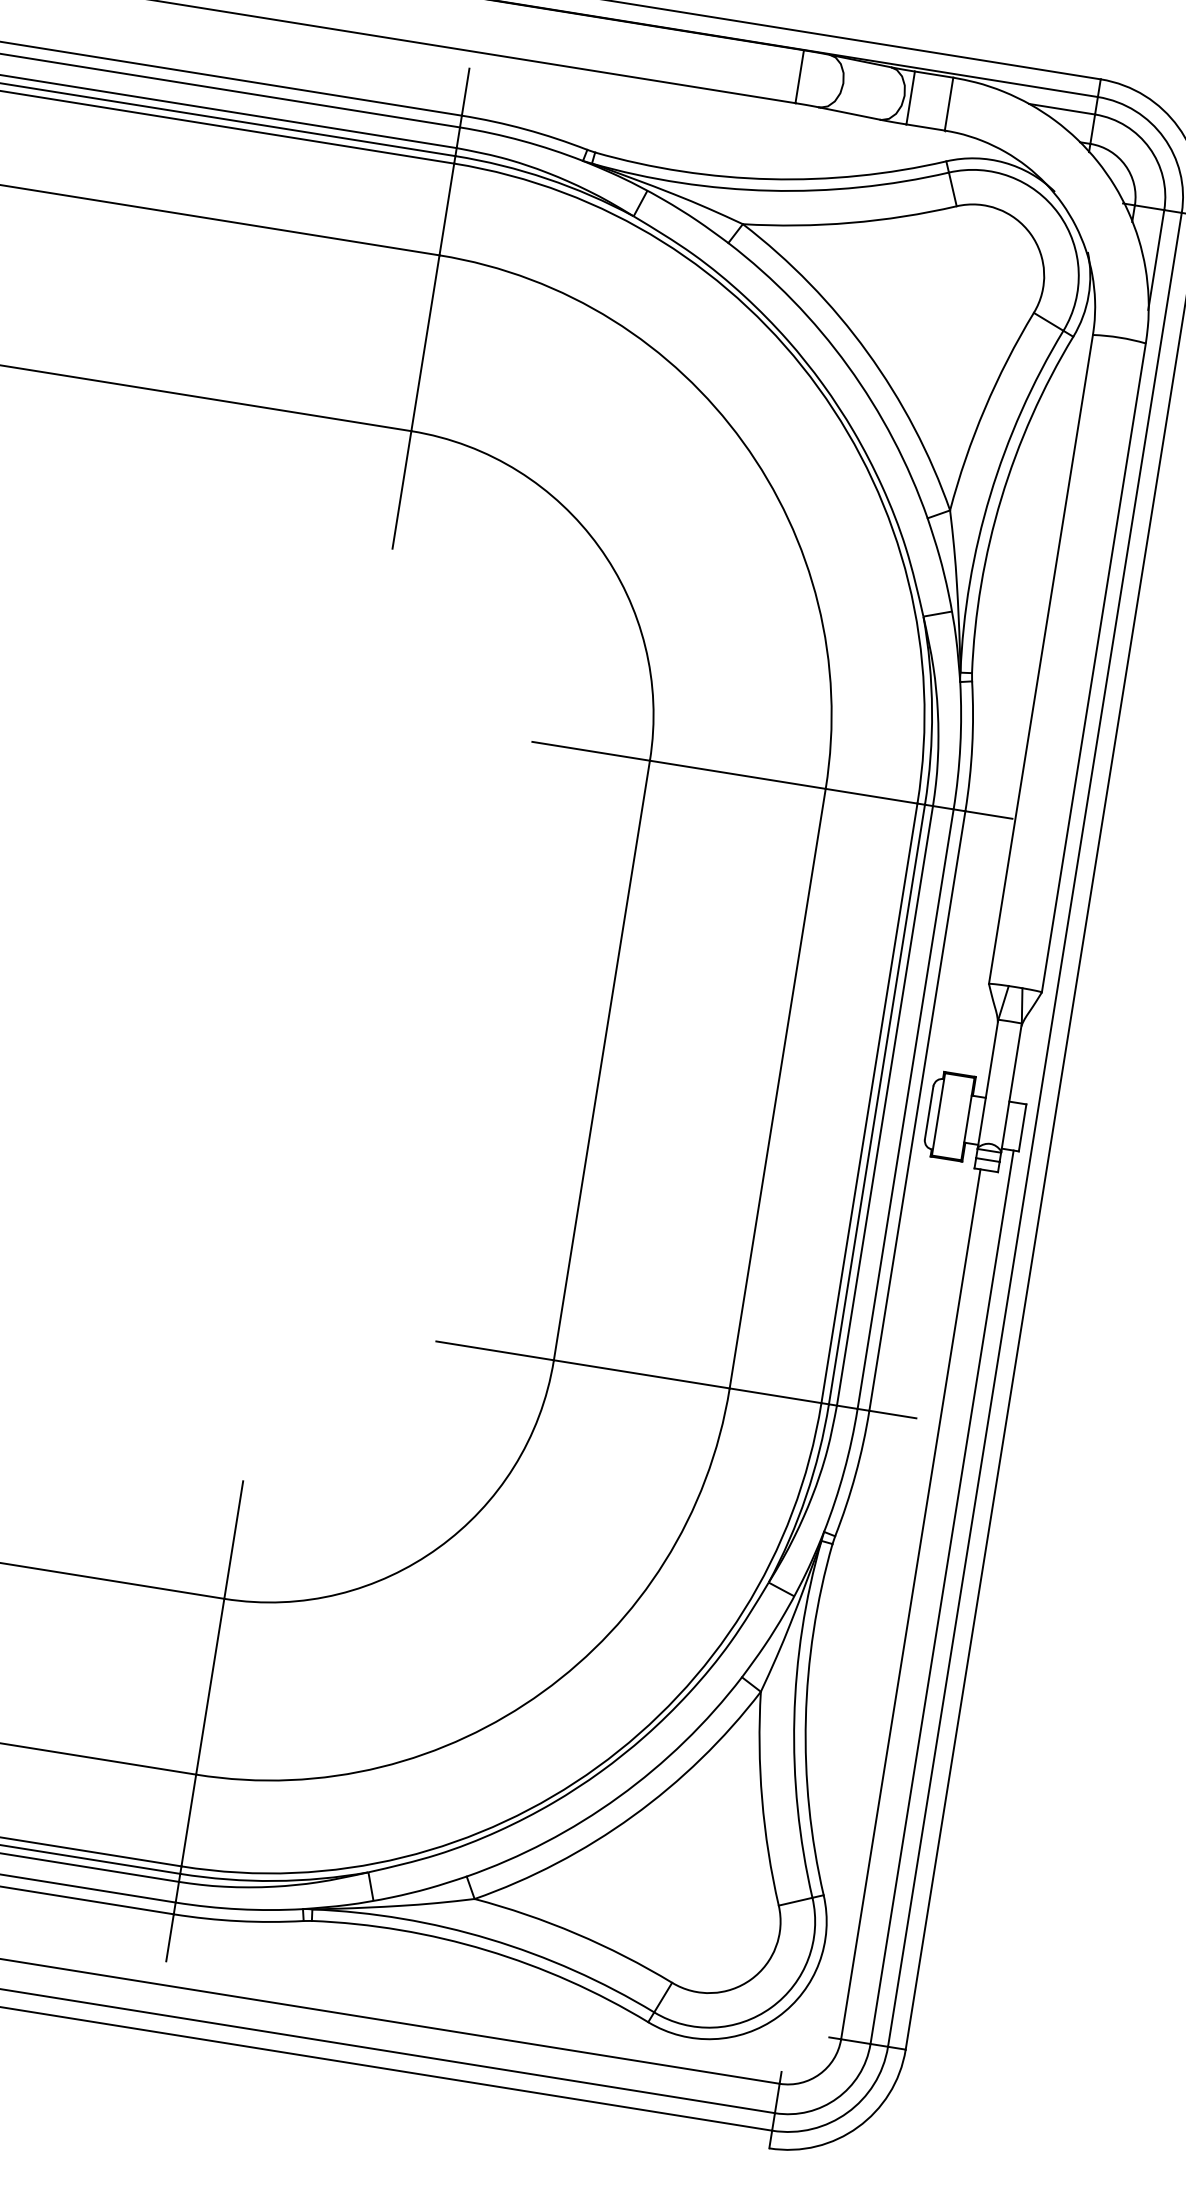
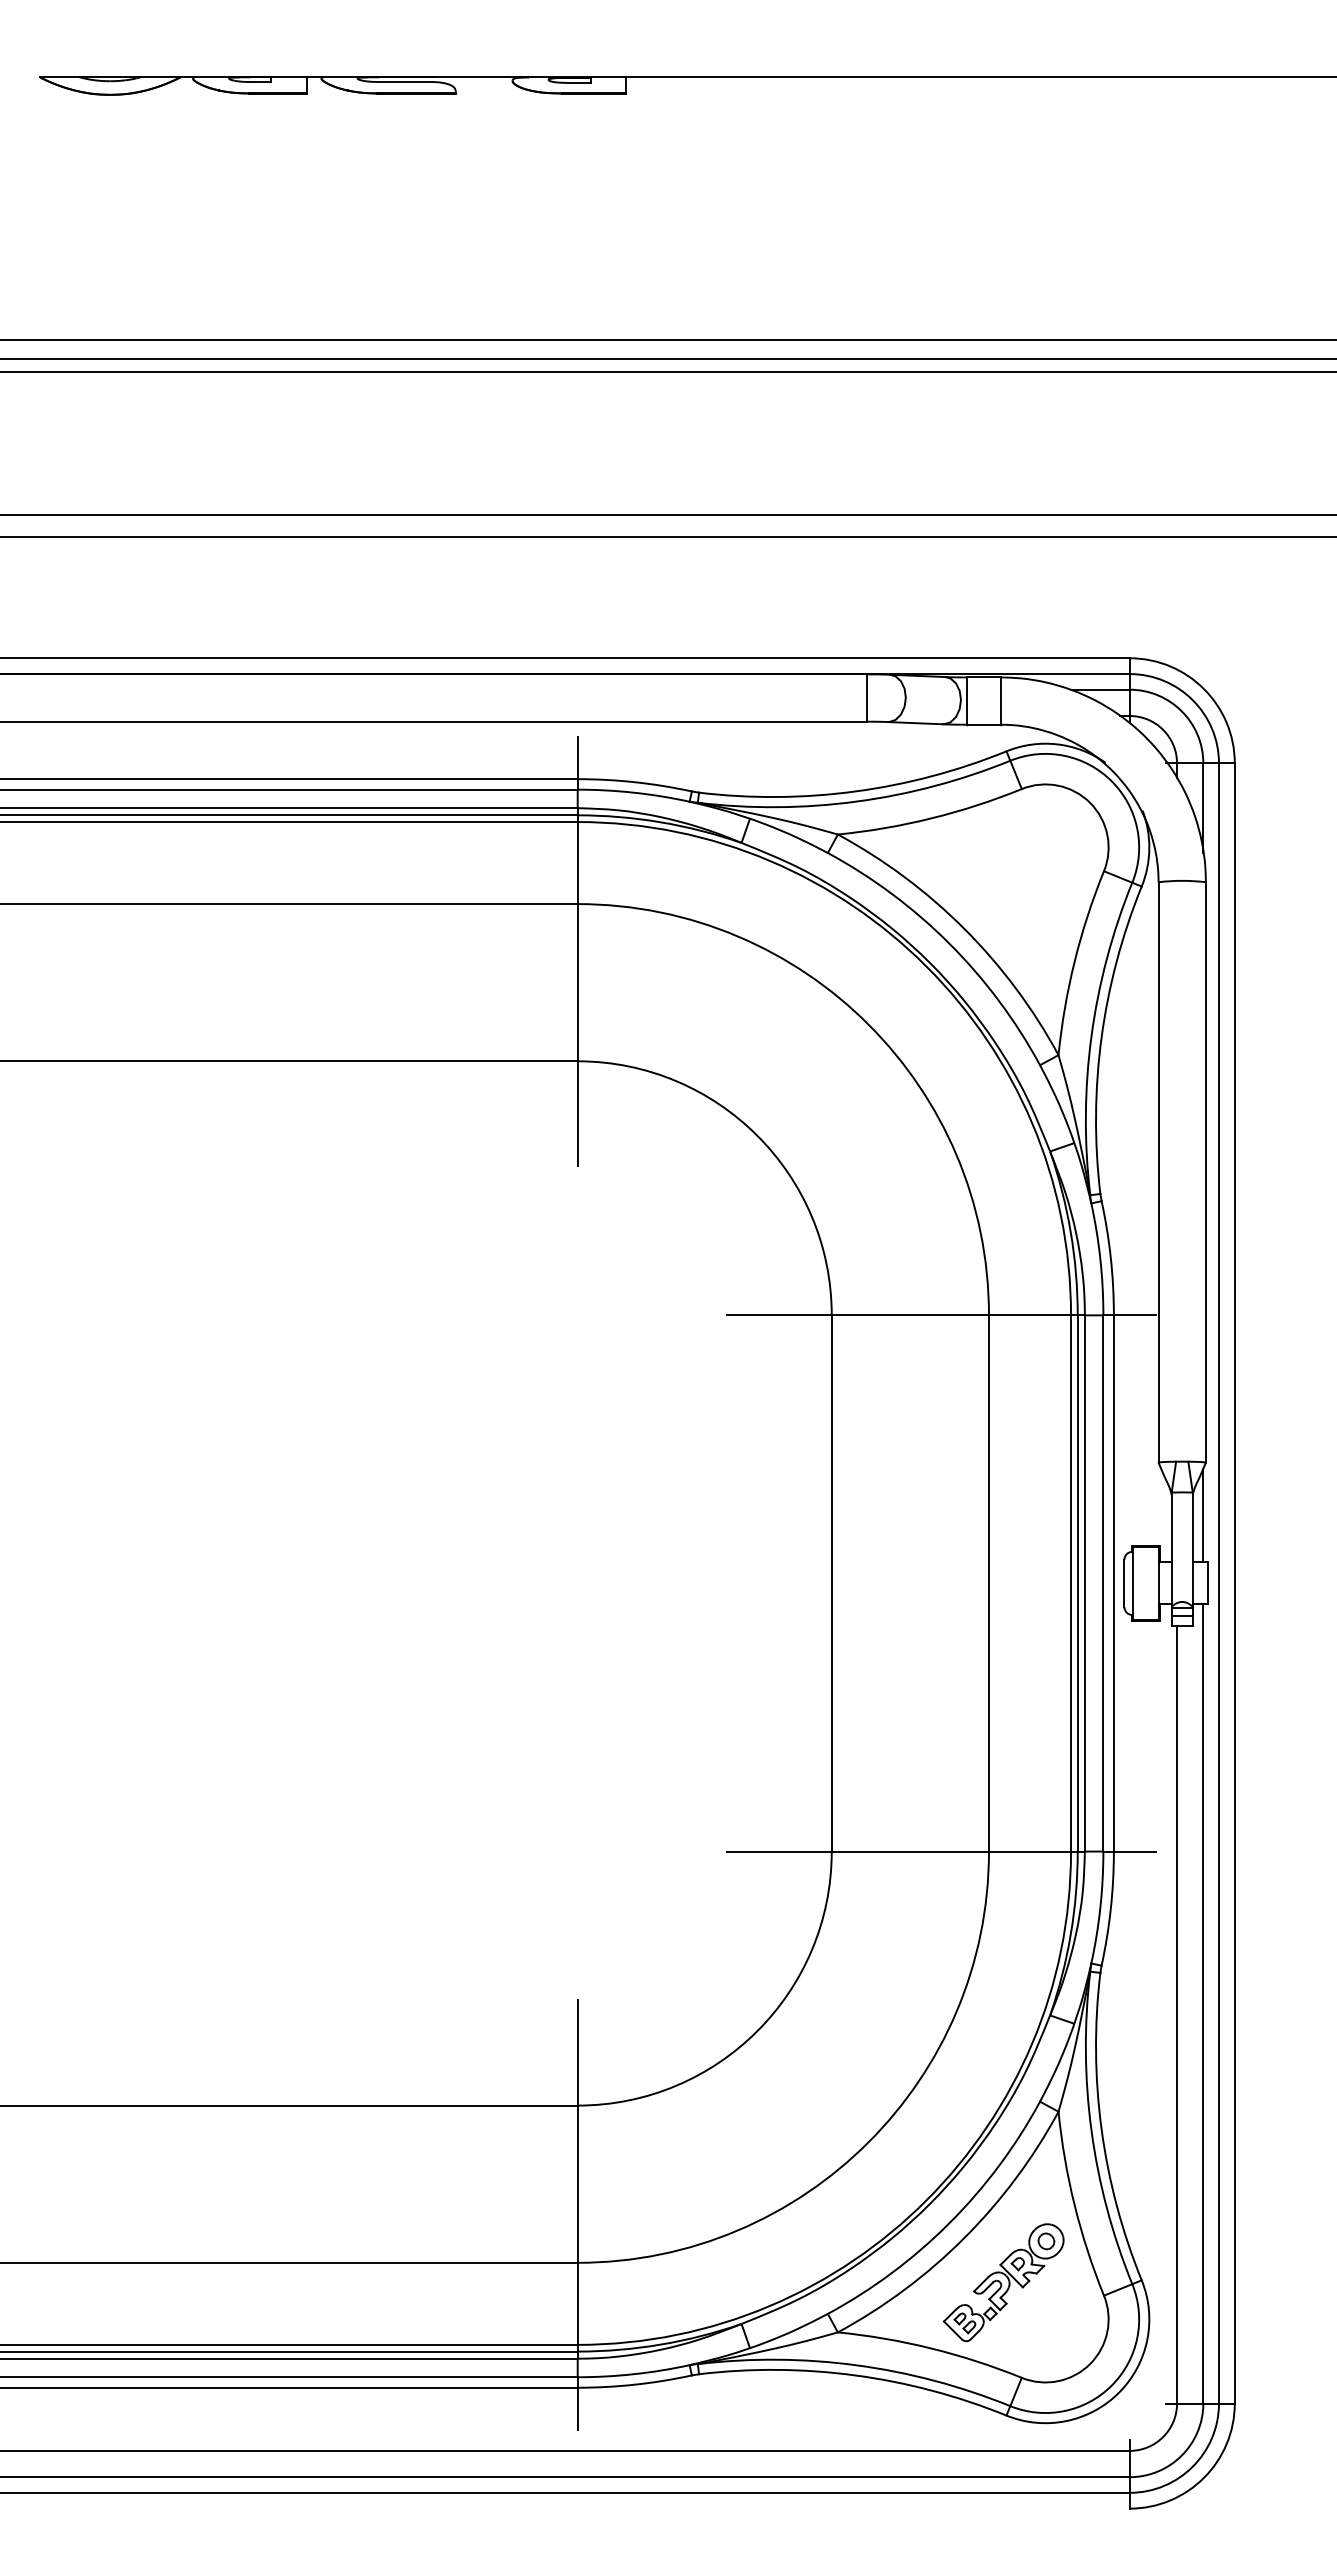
line: (1029, 1051) -> (1203, 1515), added
part: (668, 1872) -> (1003, 2282), added

